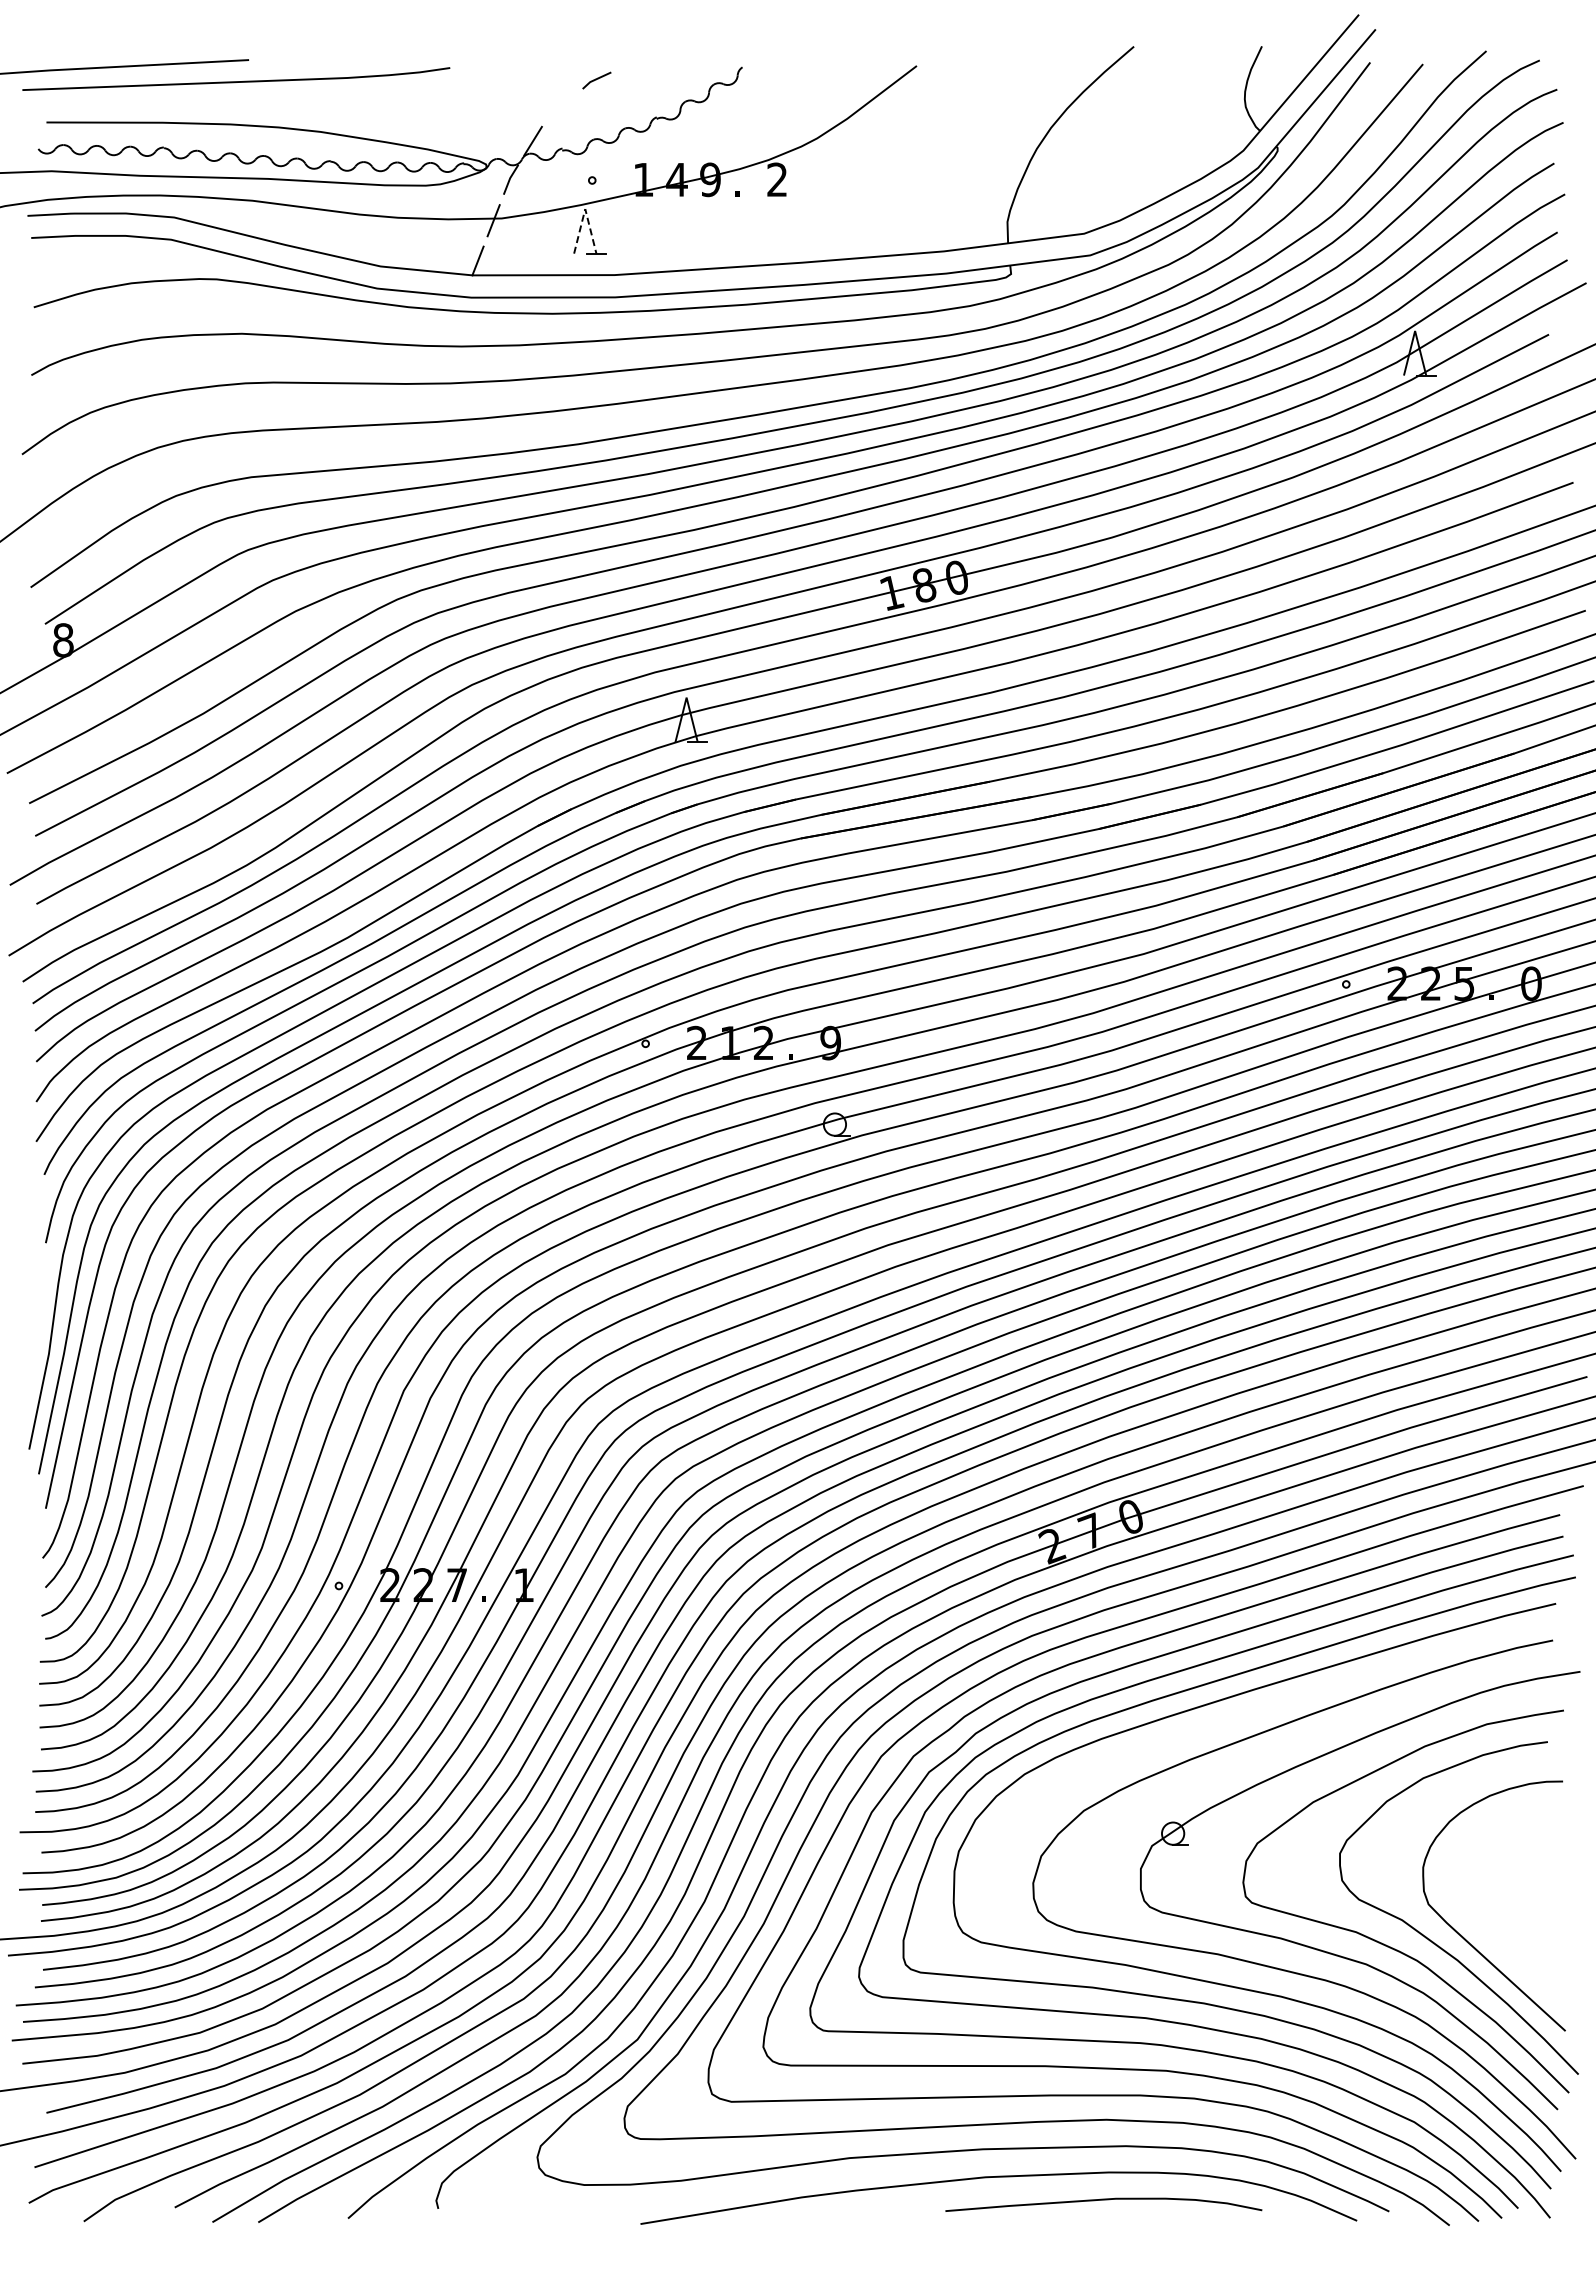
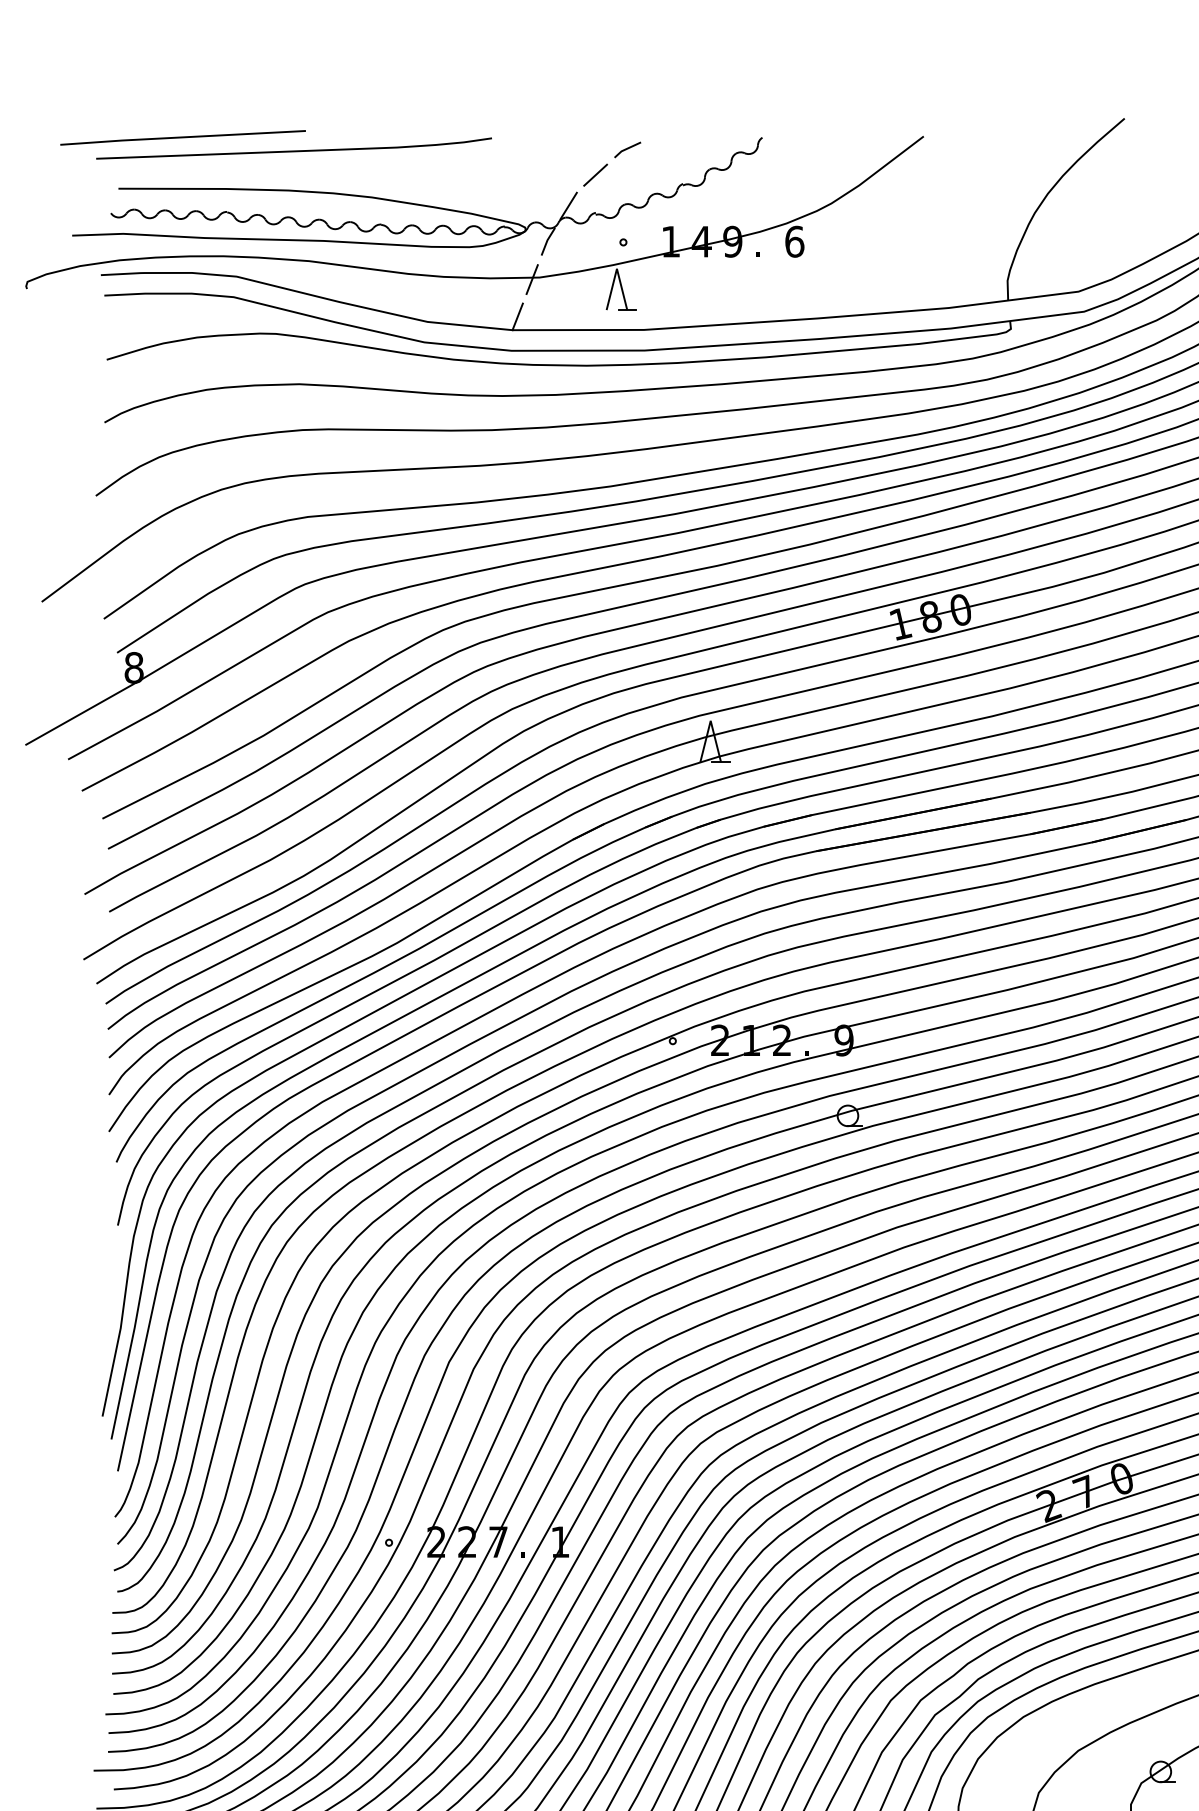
line: (561, 107) -> (594, 174), added
text: (777, 179) -> (794, 241), 2 -> 6
line: (585, 209) -> (617, 269), dashed -> solid

